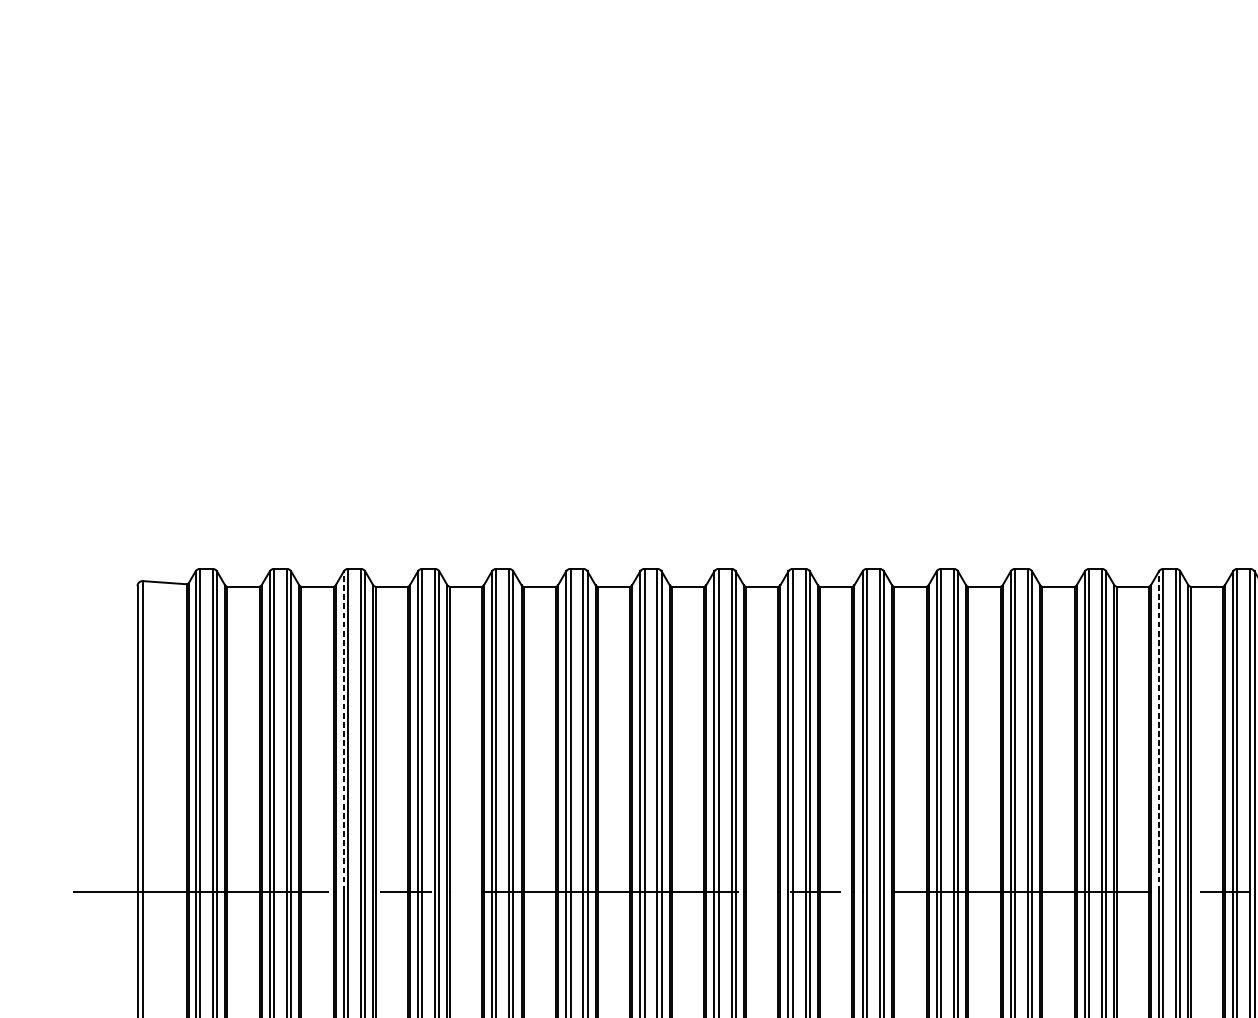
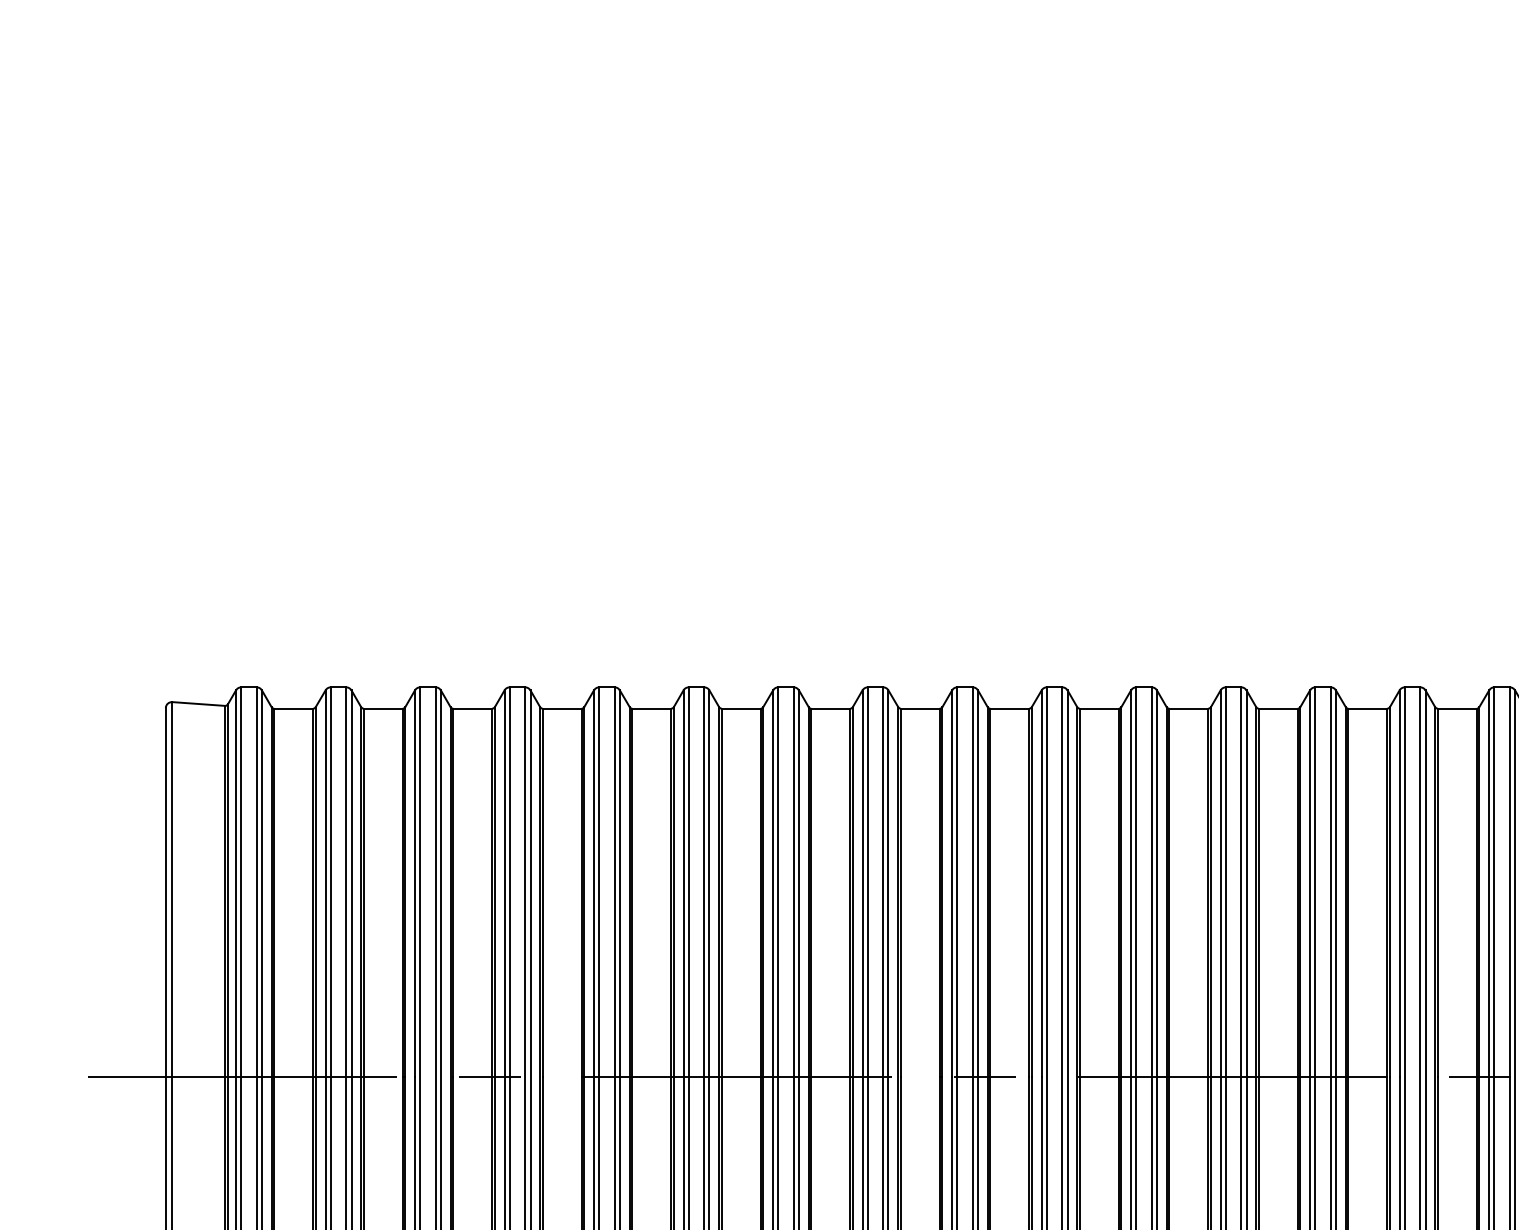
line: (343, 731) -> (414, 883), dashed -> solid
line: (1158, 731) -> (1399, 883), dashed -> solid

